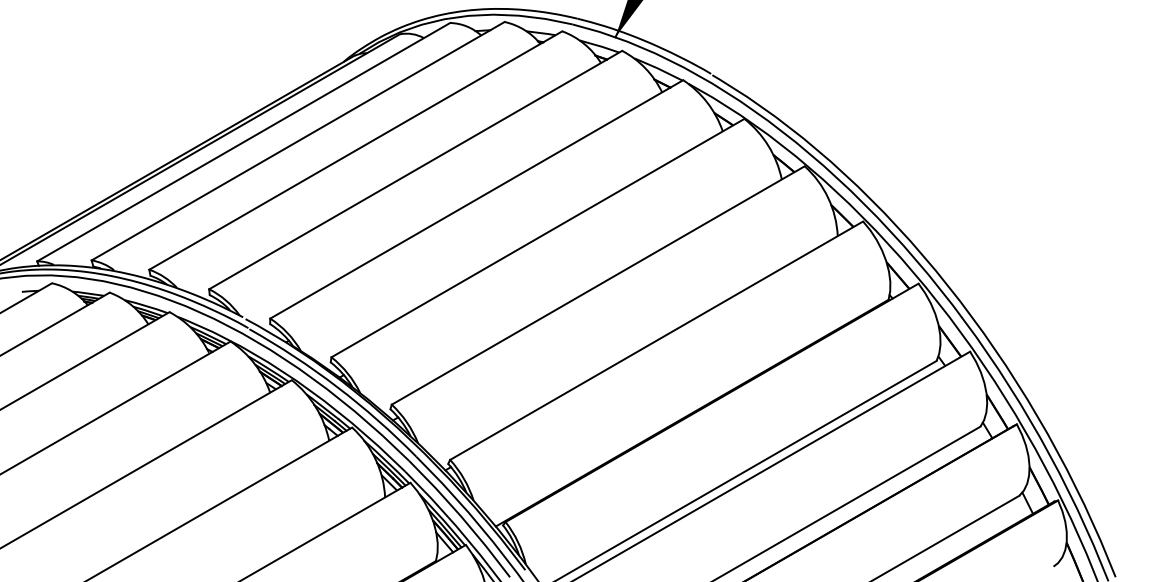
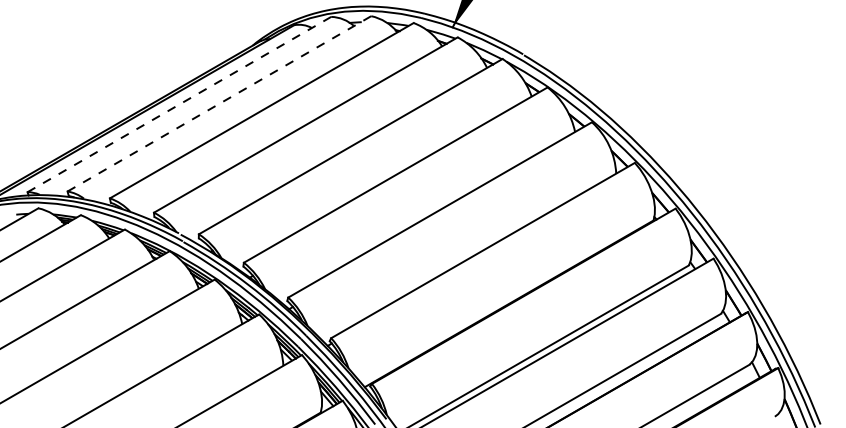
line: (298, 140) -> (219, 103), solid -> dashed
line: (243, 142) -> (179, 104), solid -> dashed

